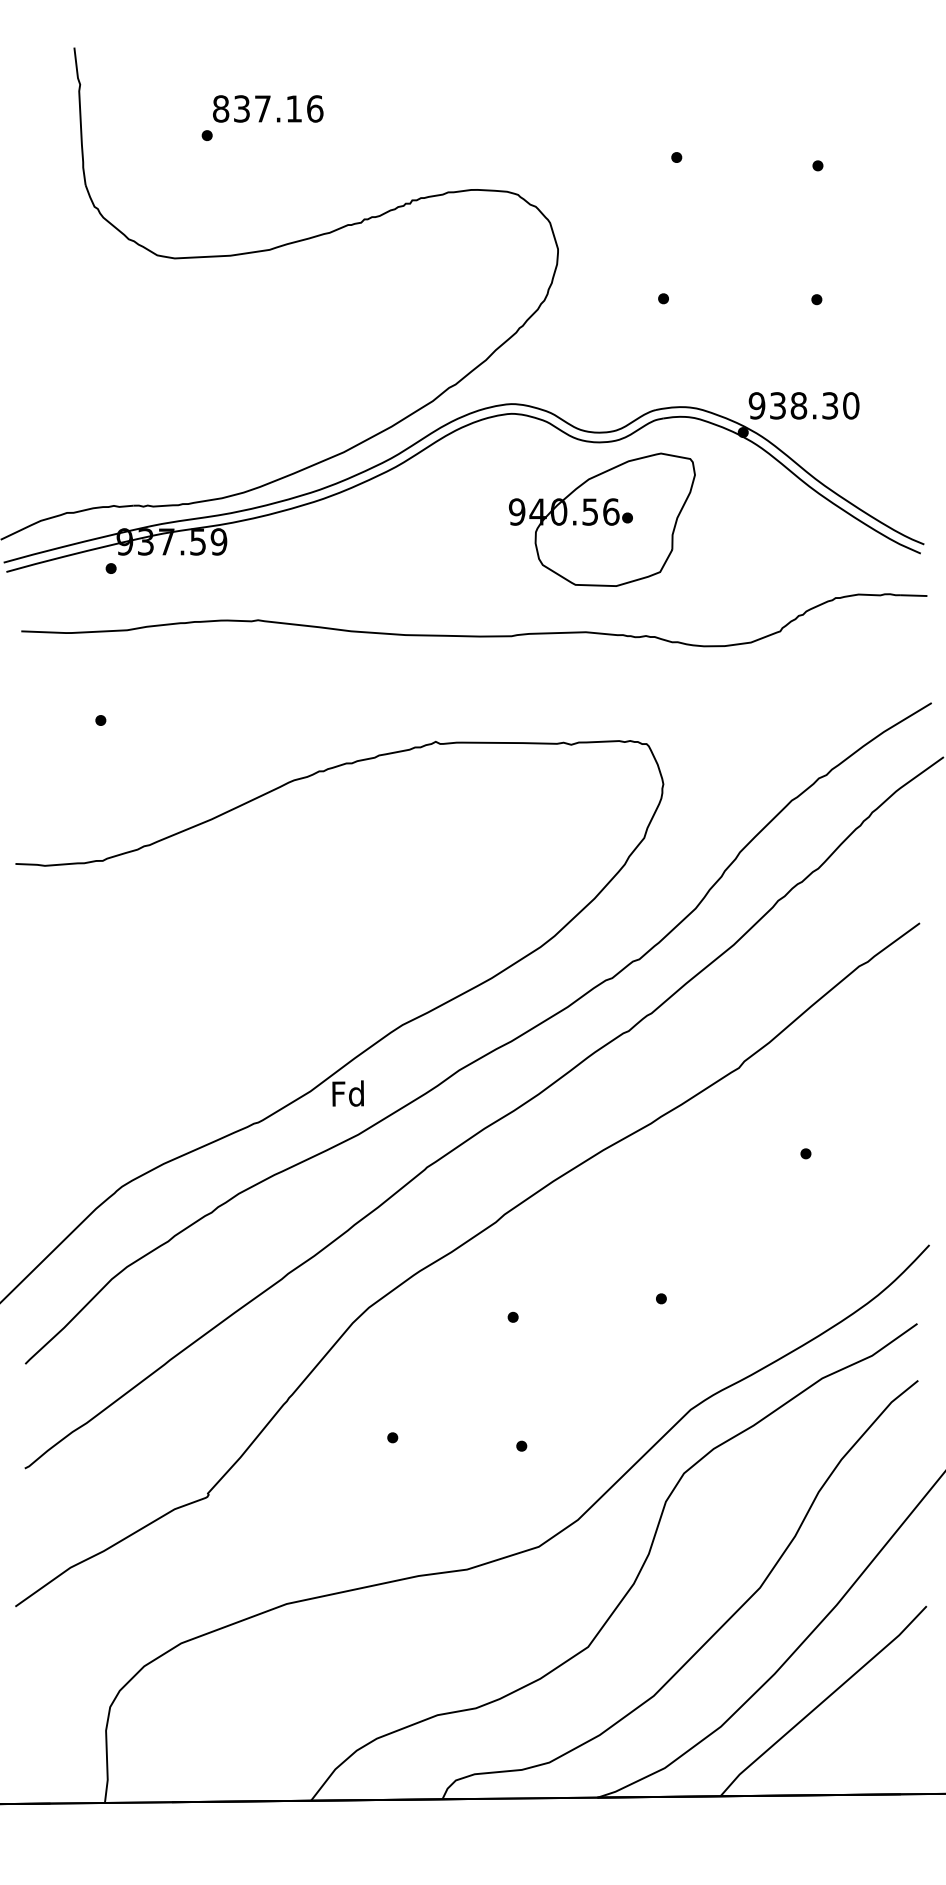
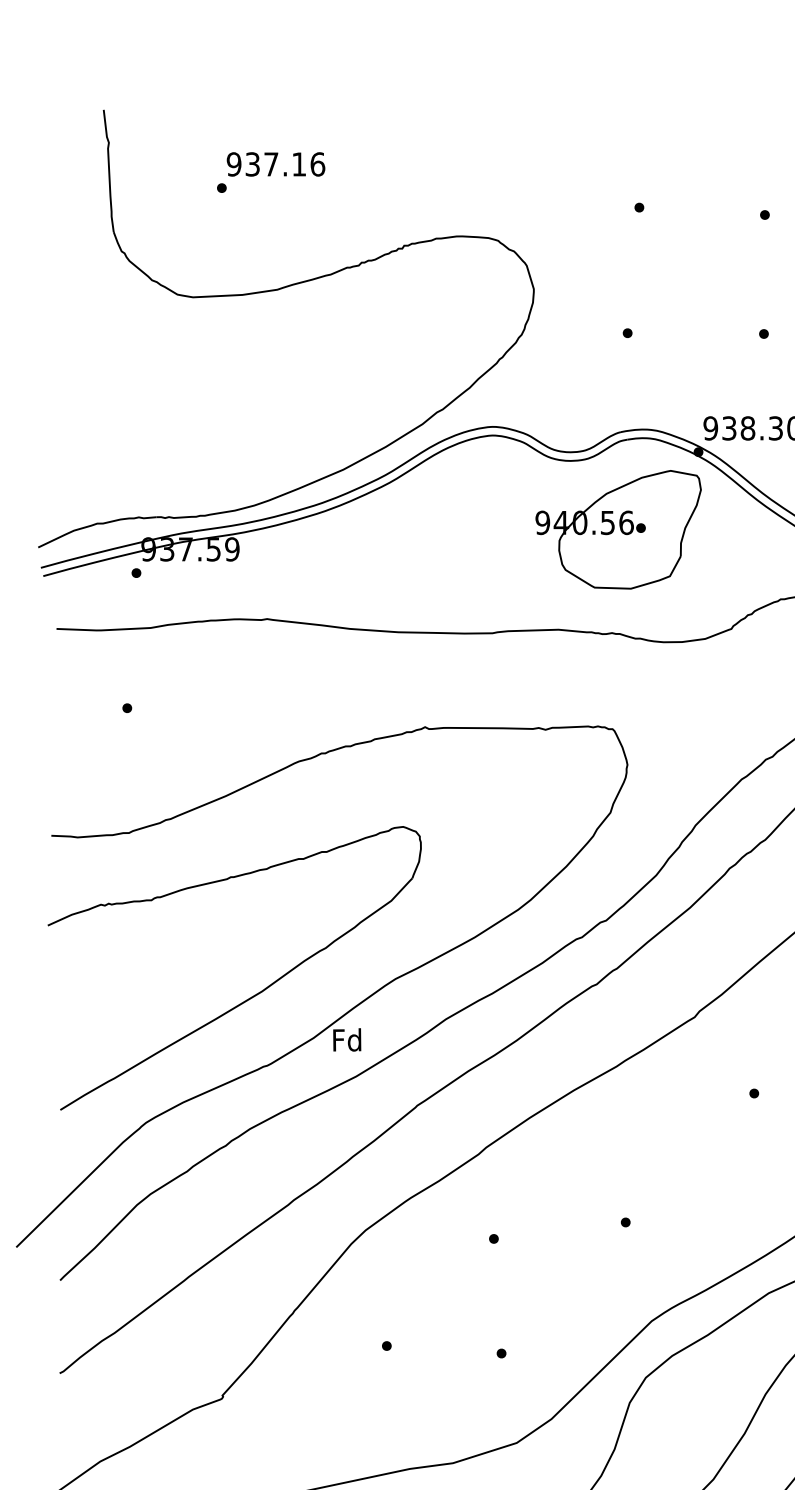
text: (220, 108) -> (233, 164), 837.16 -> 937.16
part: (602, 519) -> (618, 529), moved
part: (242, 1043) -> (253, 995), added

